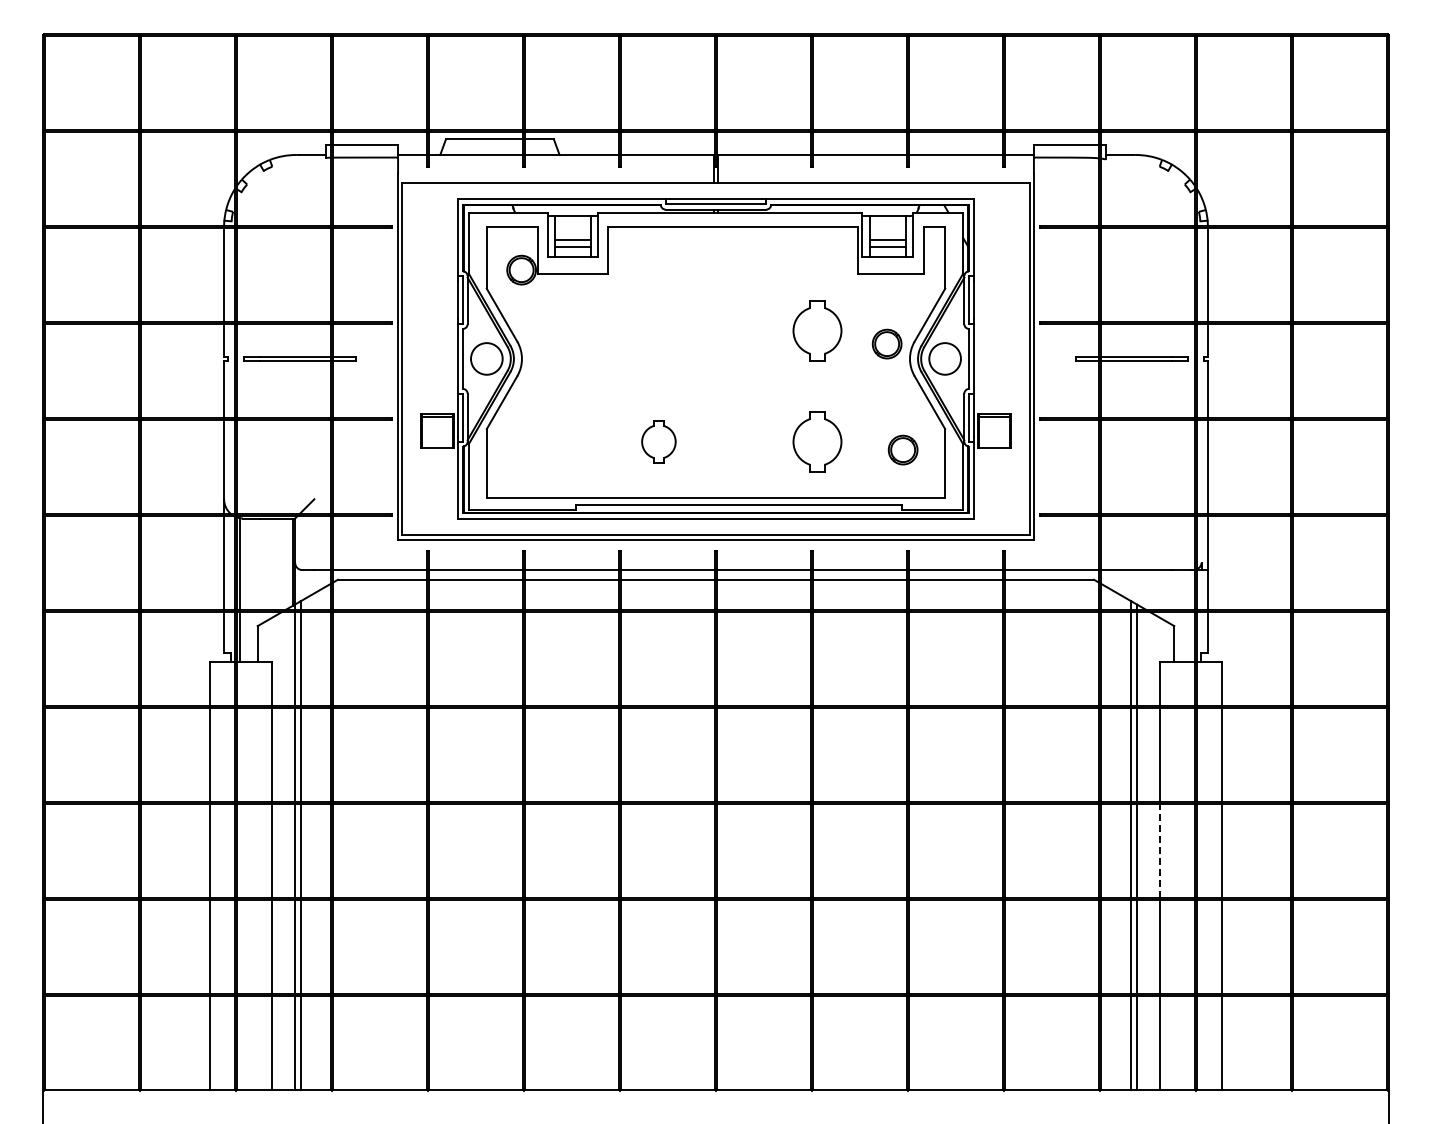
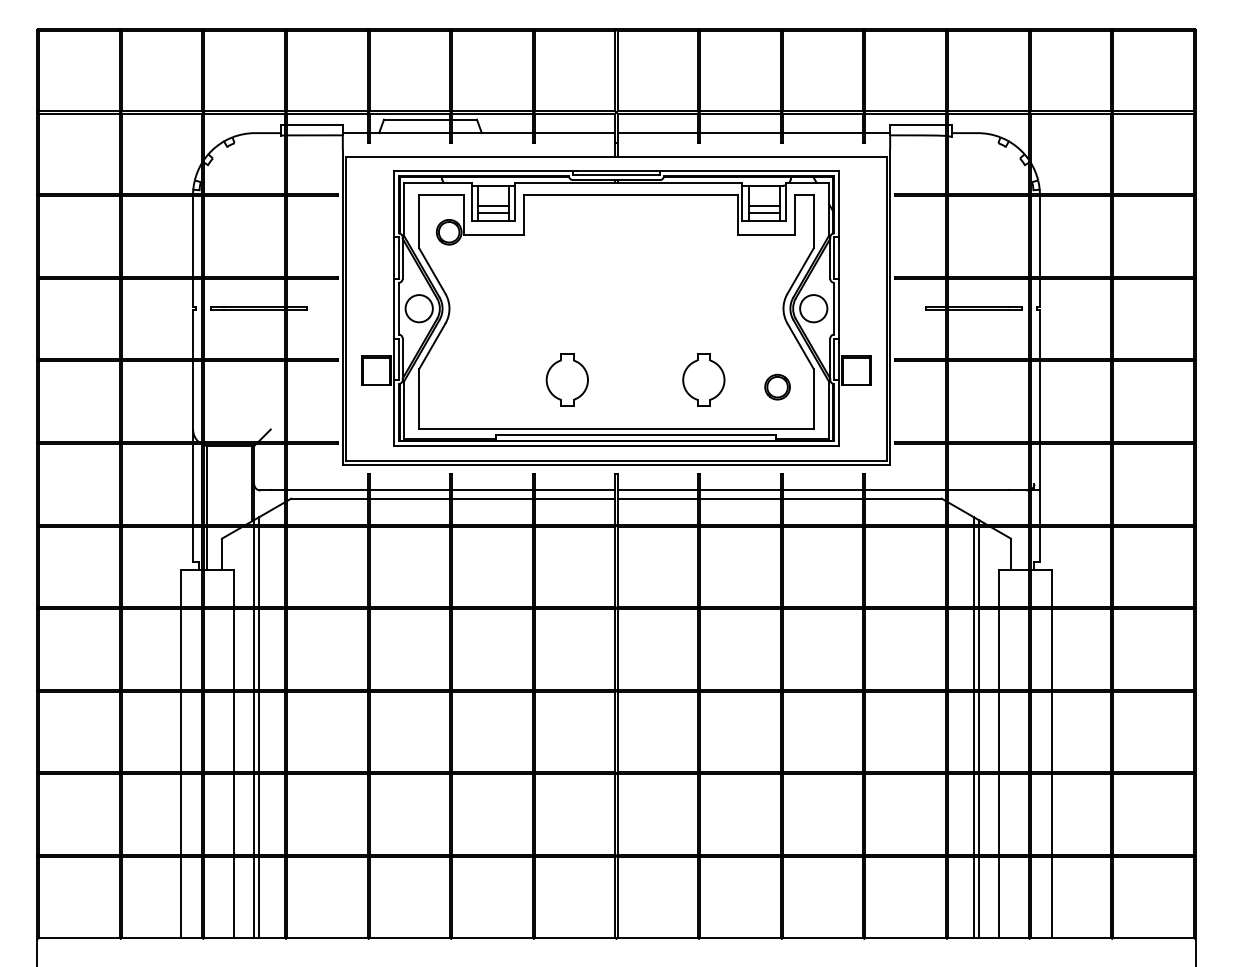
part: (817, 330) -> (703, 284), removed
part: (886, 343) -> (763, 295), removed
part: (658, 441) -> (567, 379), size x1.43
line: (1159, 850) -> (998, 731), dashed -> solid

